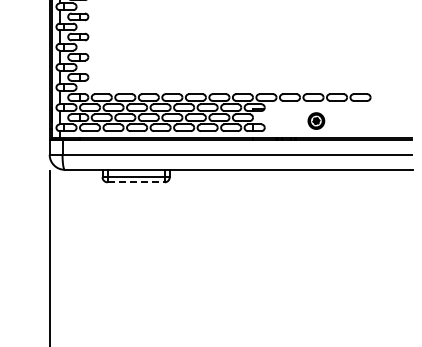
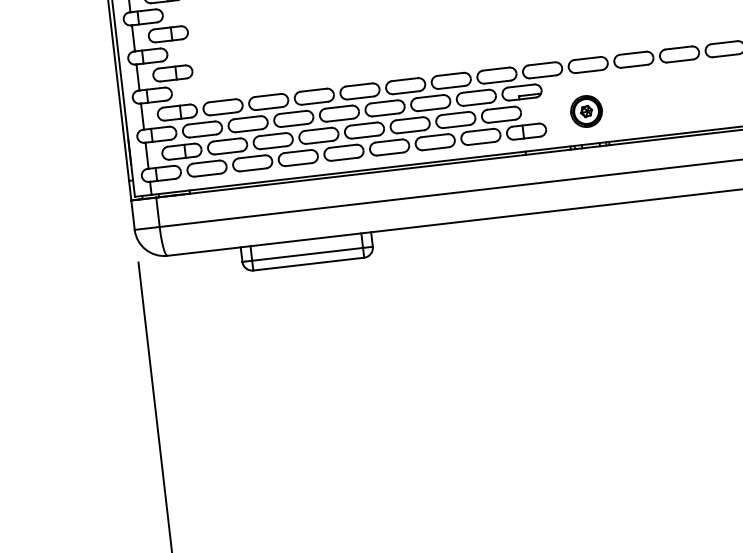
part: (316, 120) -> (586, 110), moved
line: (136, 182) -> (309, 264), dashed -> solid

